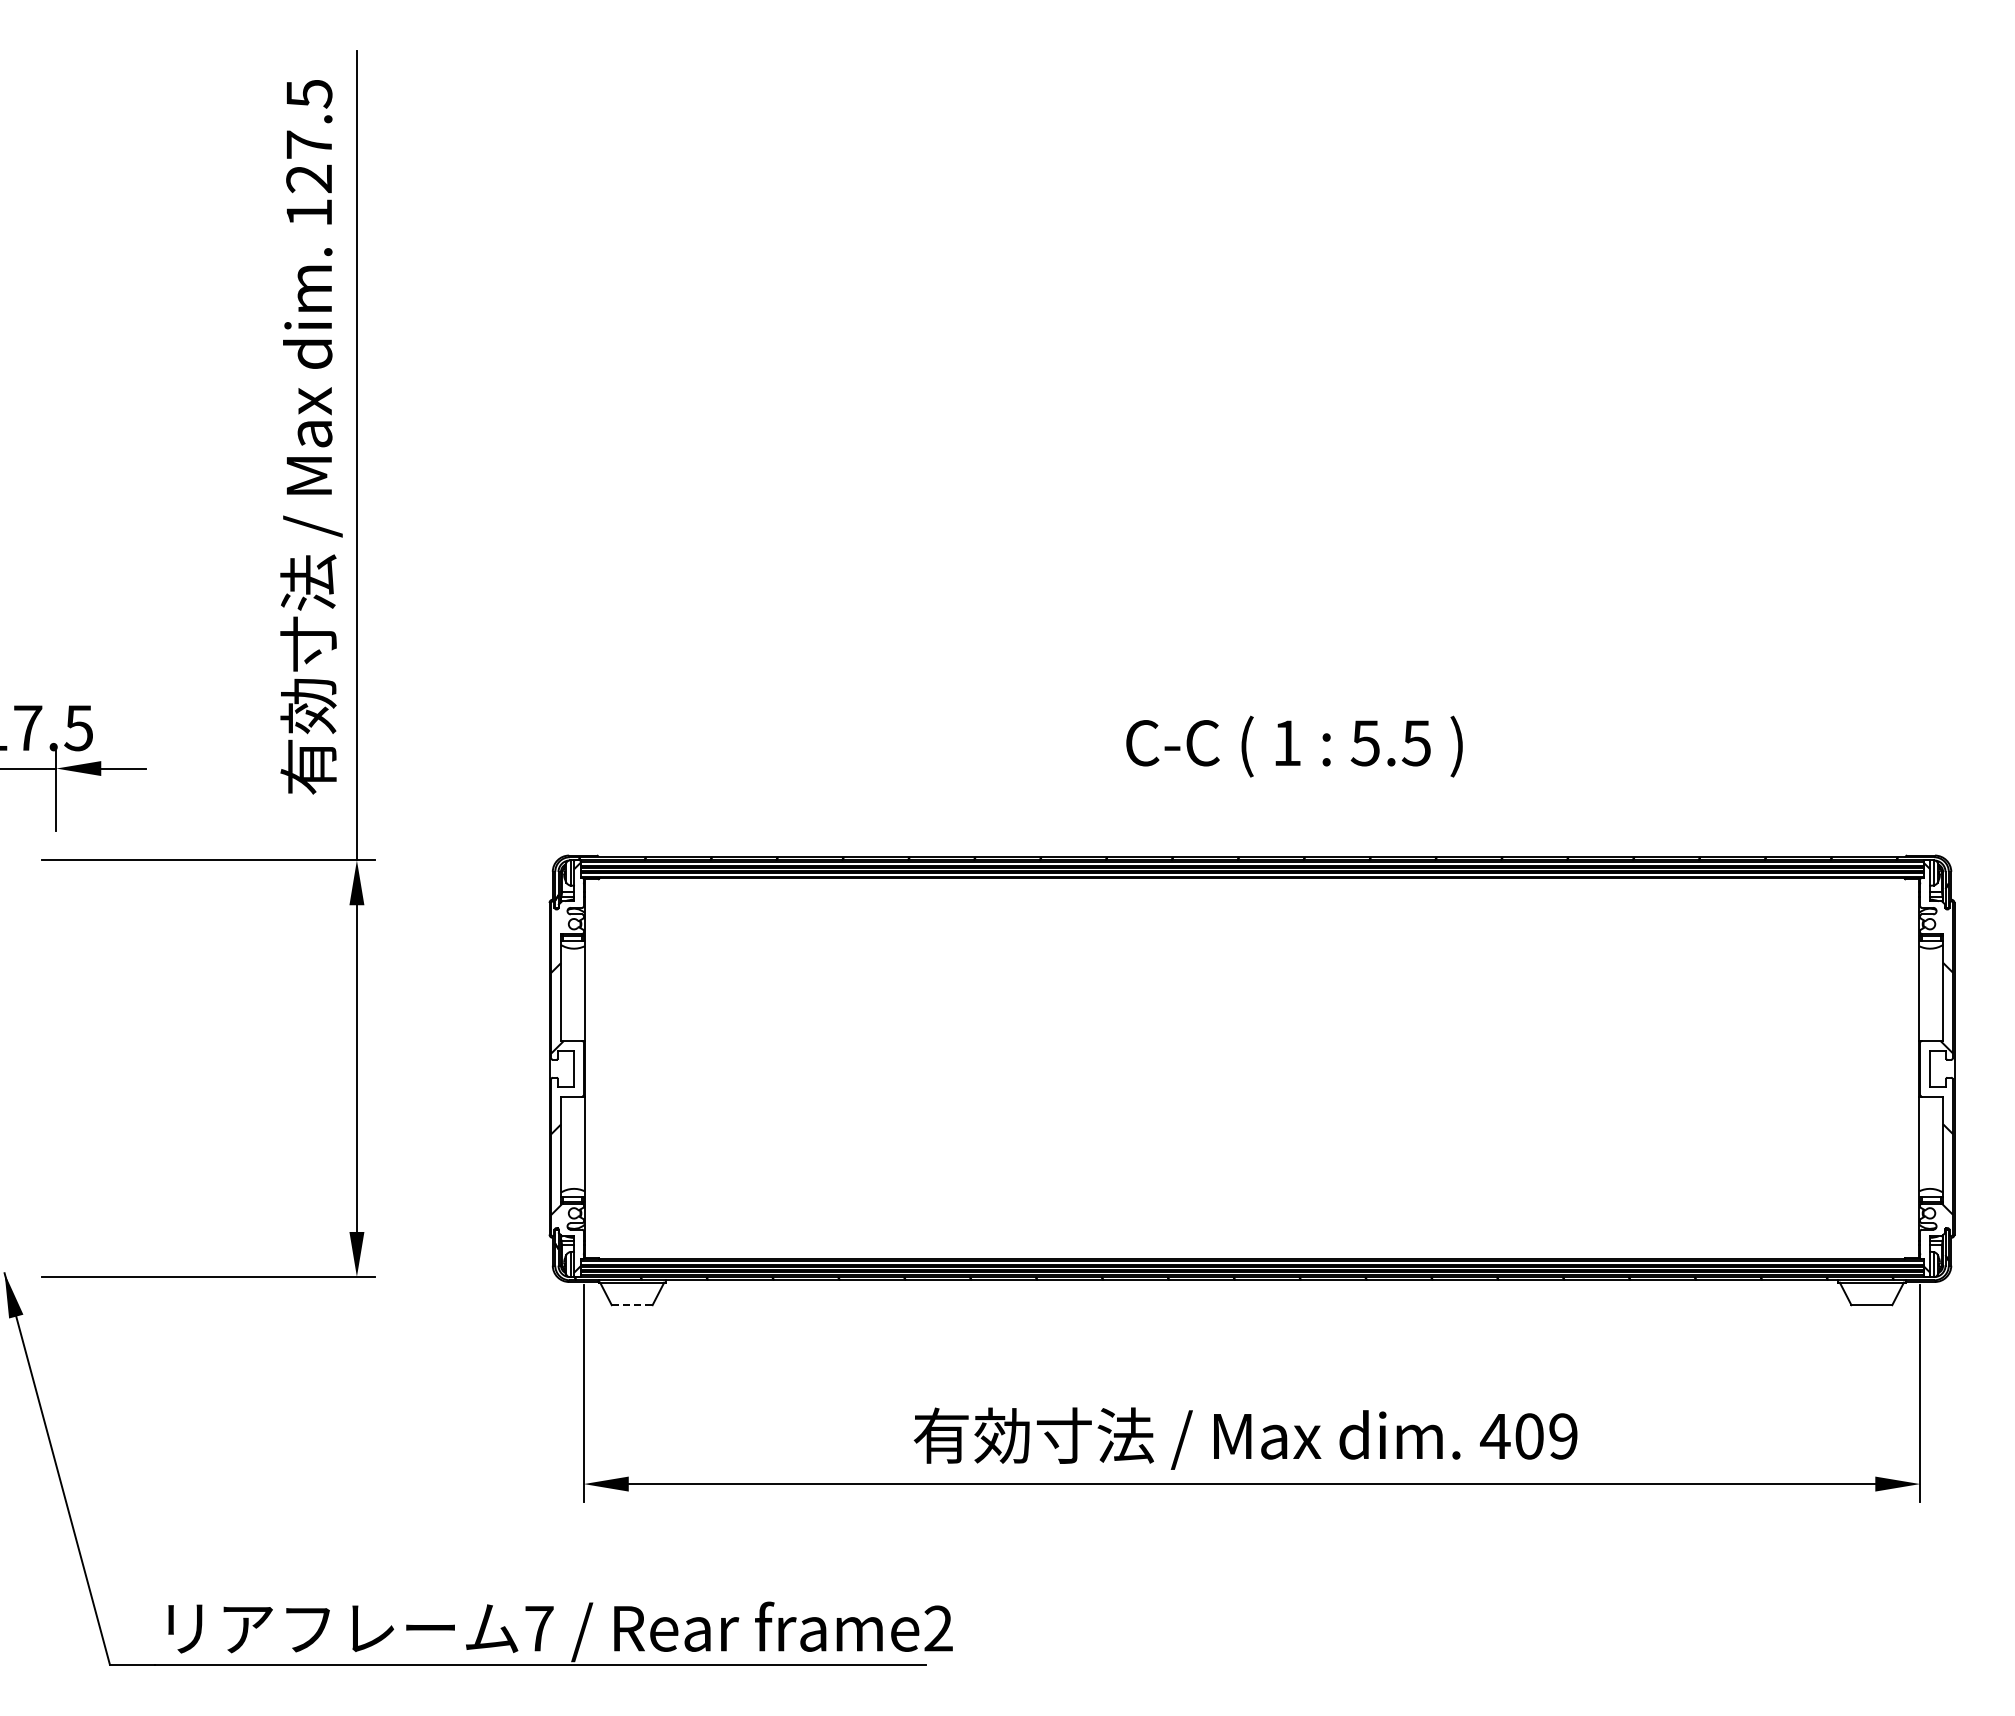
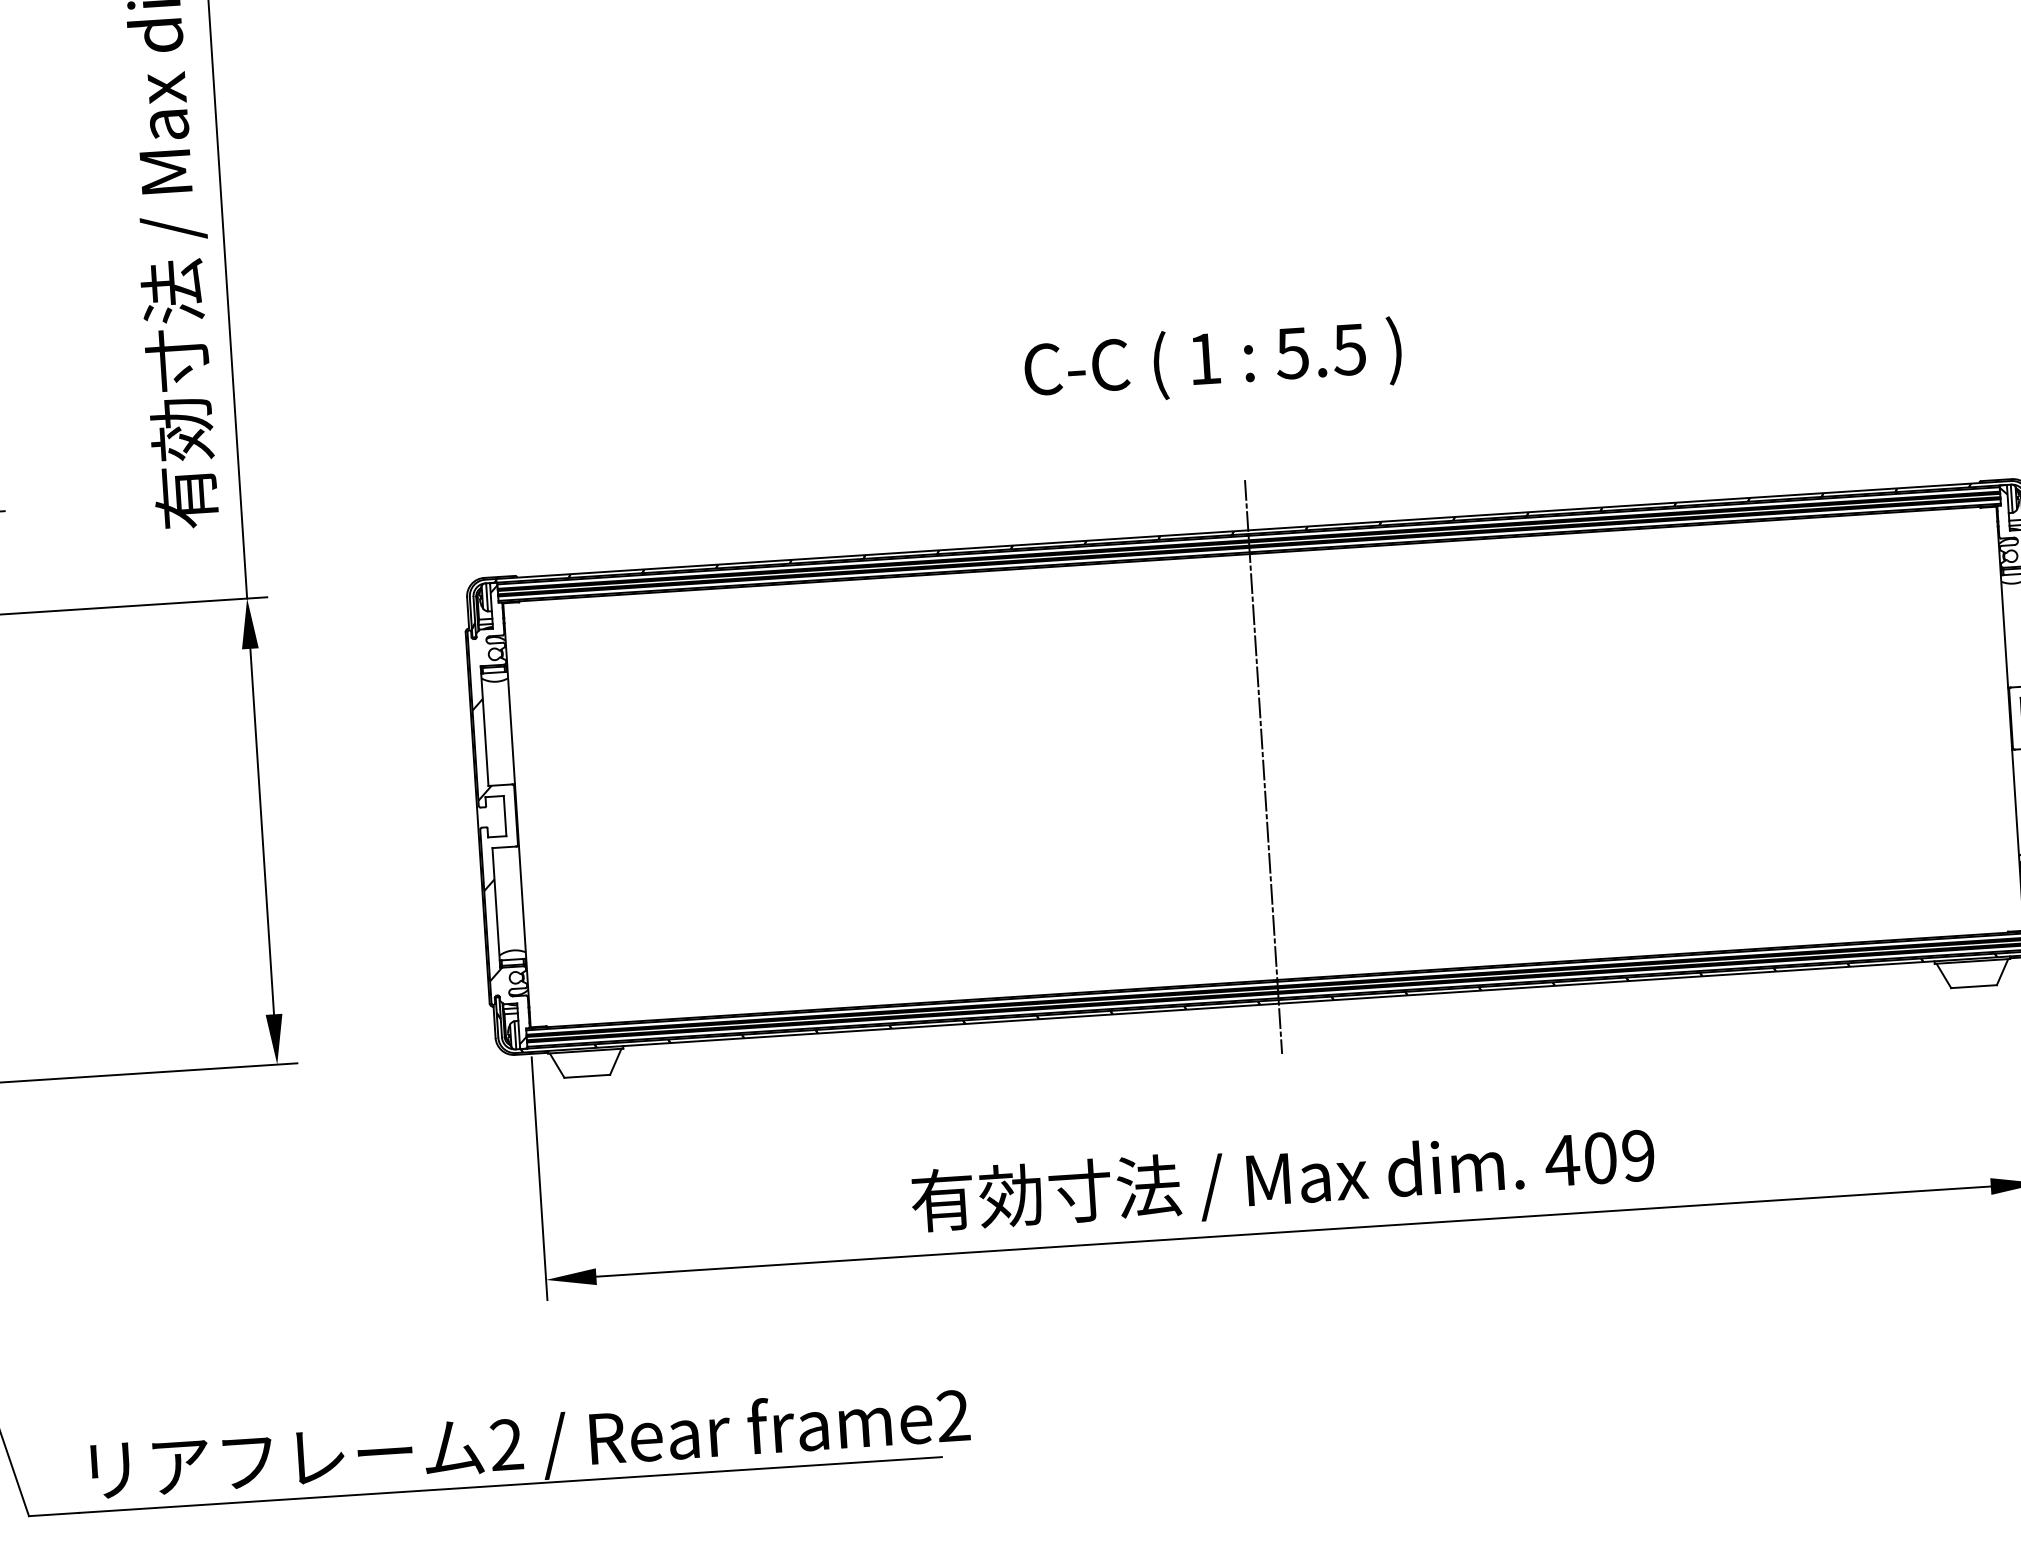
text: (1294, 746) -> (1213, 362), moved
line: (1252, 1068) -> (1264, 766), added
line: (632, 1305) -> (587, 1076), dashed -> solid
text: (539, 1628) -> (506, 1444), 7 -> 2

